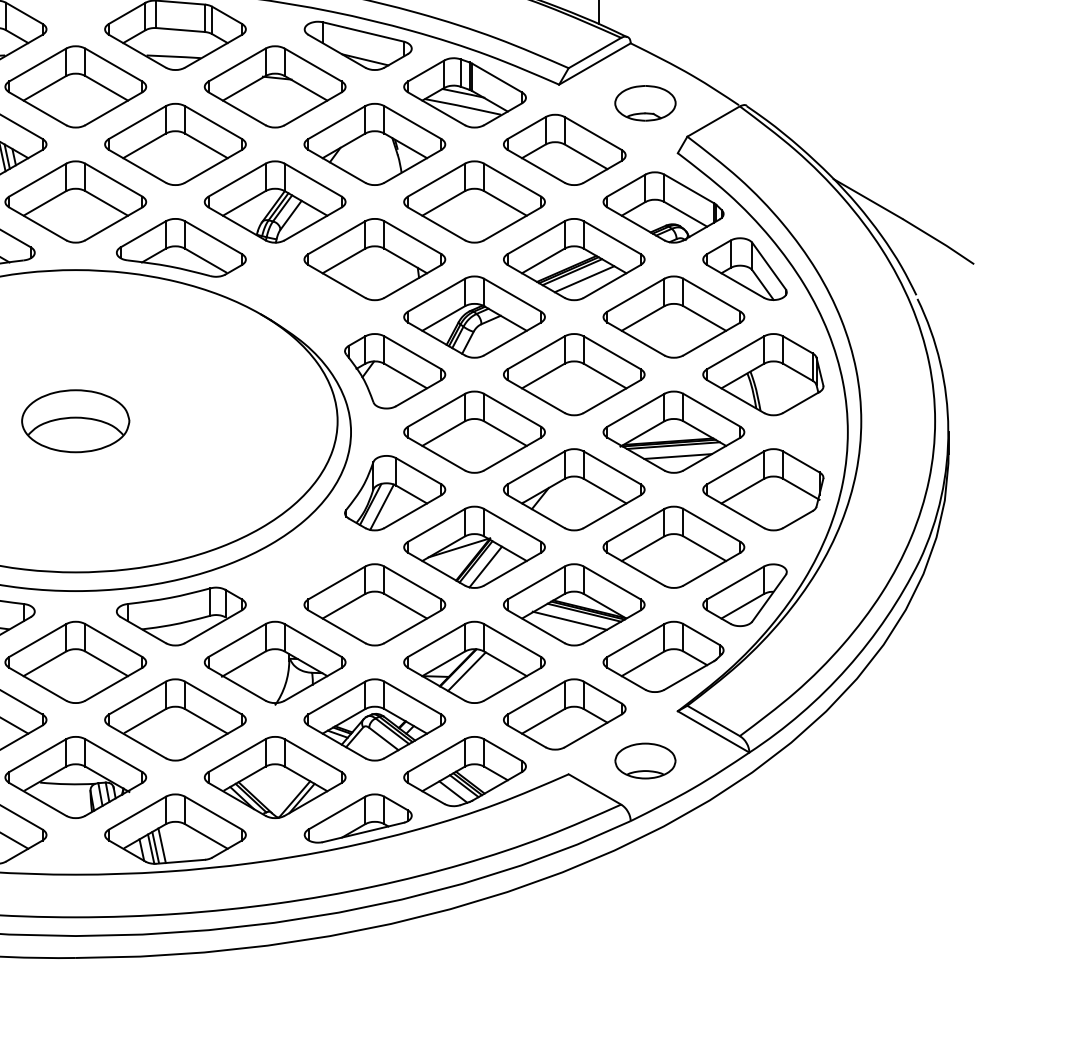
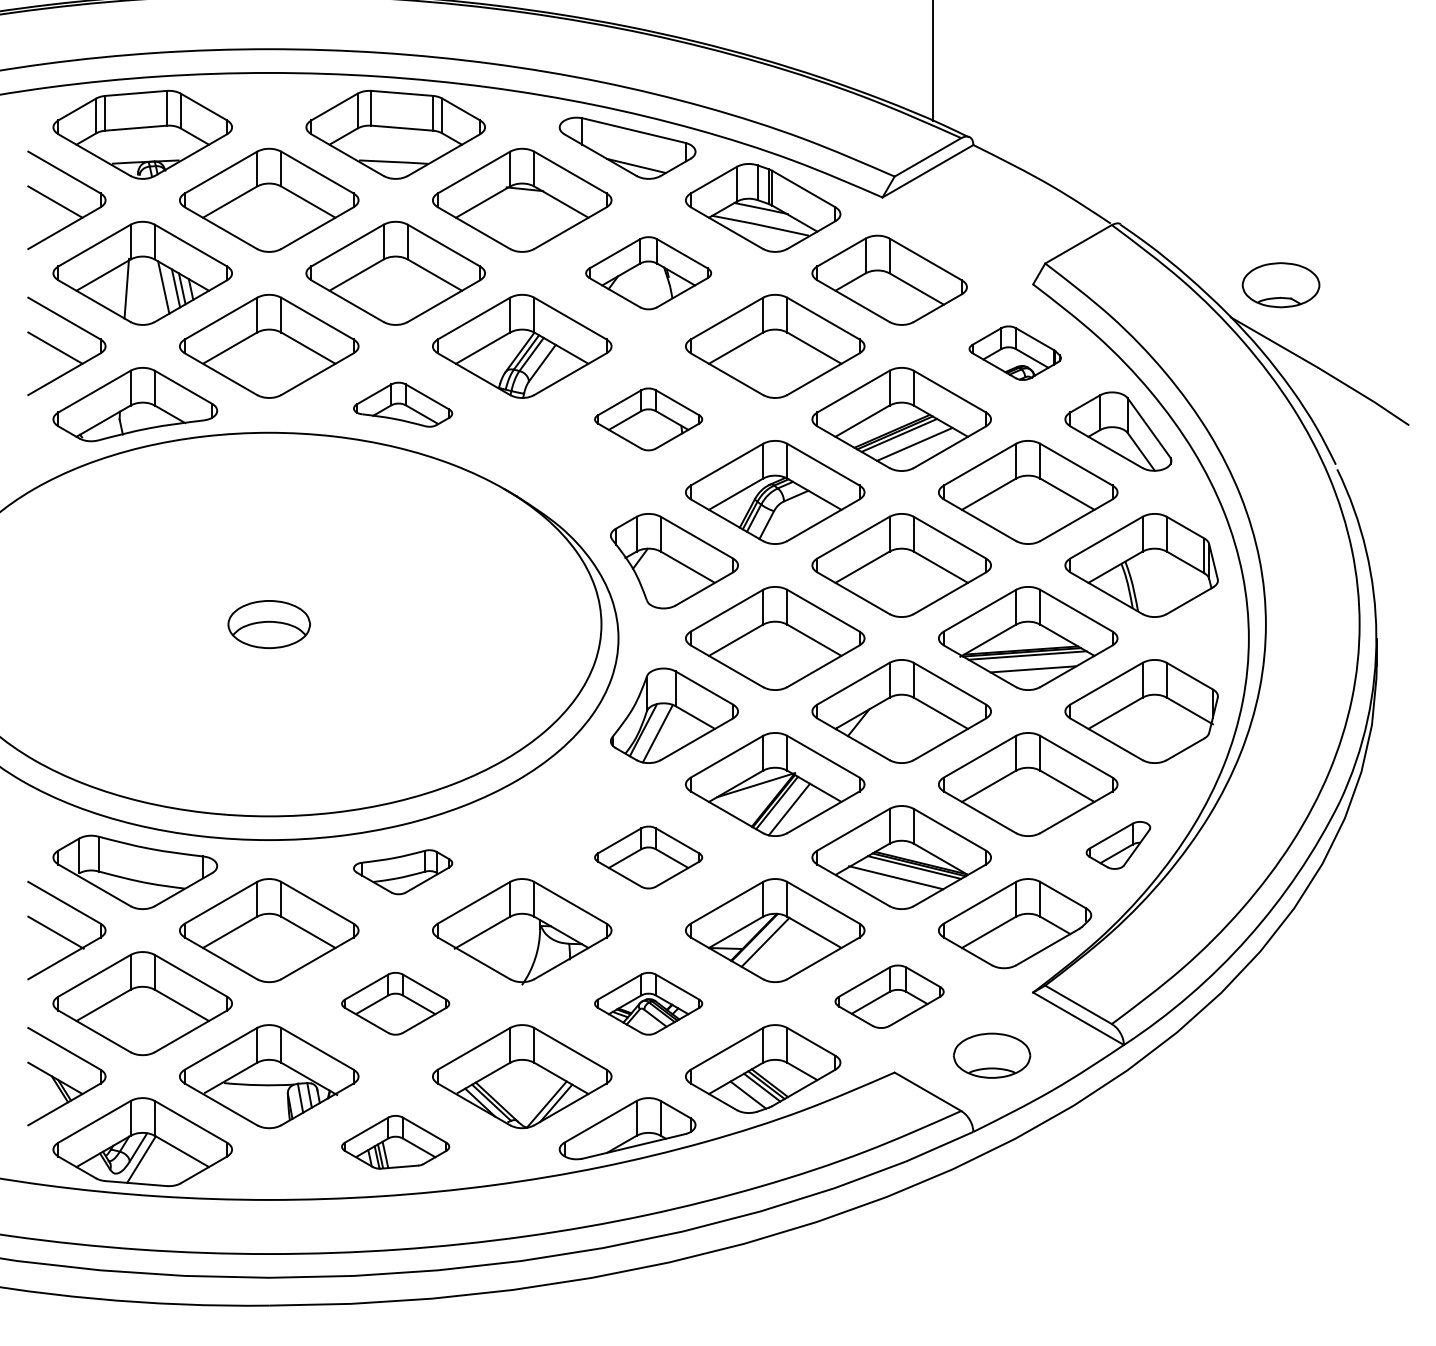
part: (645, 103) -> (1280, 285), moved
part: (374, 143) -> (648, 272), size x0.7
part: (663, 206) -> (1015, 352), size x0.6
part: (180, 247) -> (402, 404), size x0.6
part: (374, 259) -> (648, 419), size x0.6
part: (76, 421) -> (269, 624), size x0.6
part: (745, 595) -> (1118, 845), size x0.6
part: (374, 604) -> (648, 857), size x0.6
part: (180, 615) -> (402, 871), size x0.6
part: (564, 714) -> (889, 996), size x0.7
part: (175, 719) -> (395, 1003), size x0.6
part: (374, 719) -> (648, 1003), size x0.6
part: (175, 829) -> (395, 1142), size x0.6

